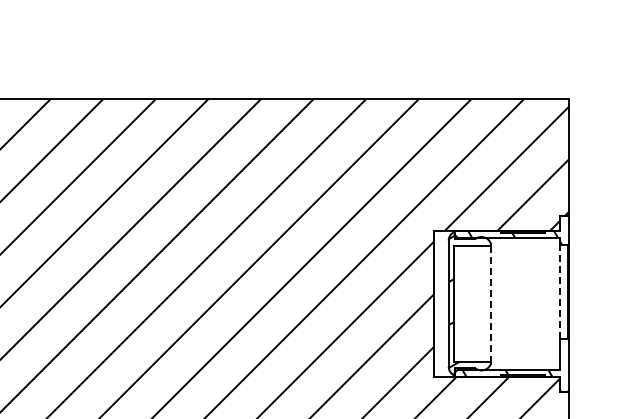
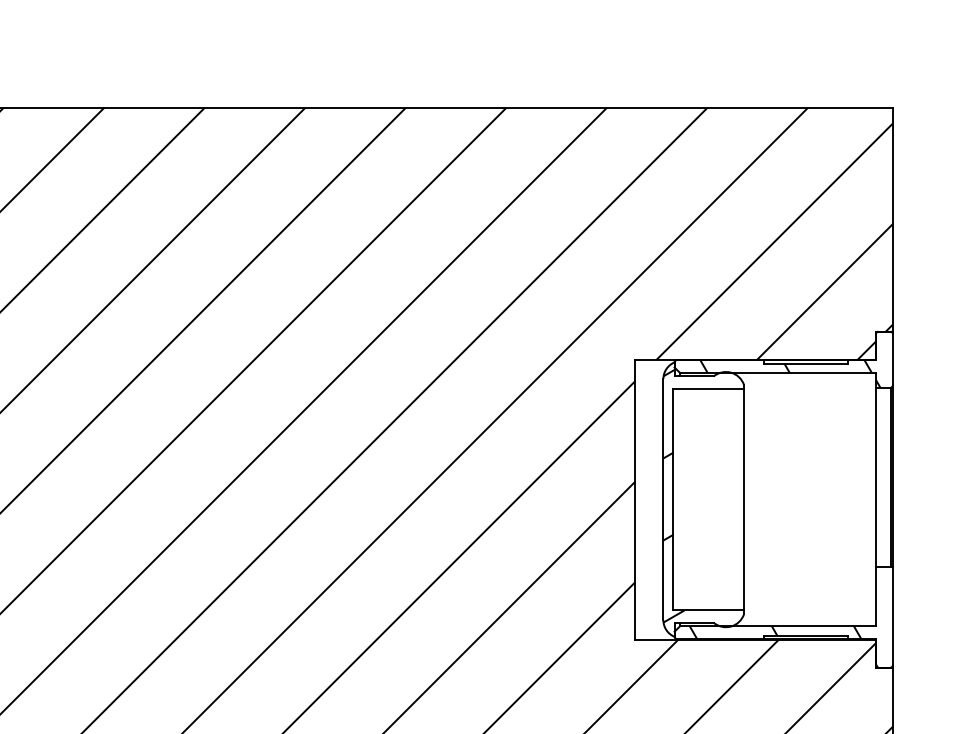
line: (559, 292) -> (875, 478), dashed -> solid
line: (490, 303) -> (743, 499), dashed -> solid

